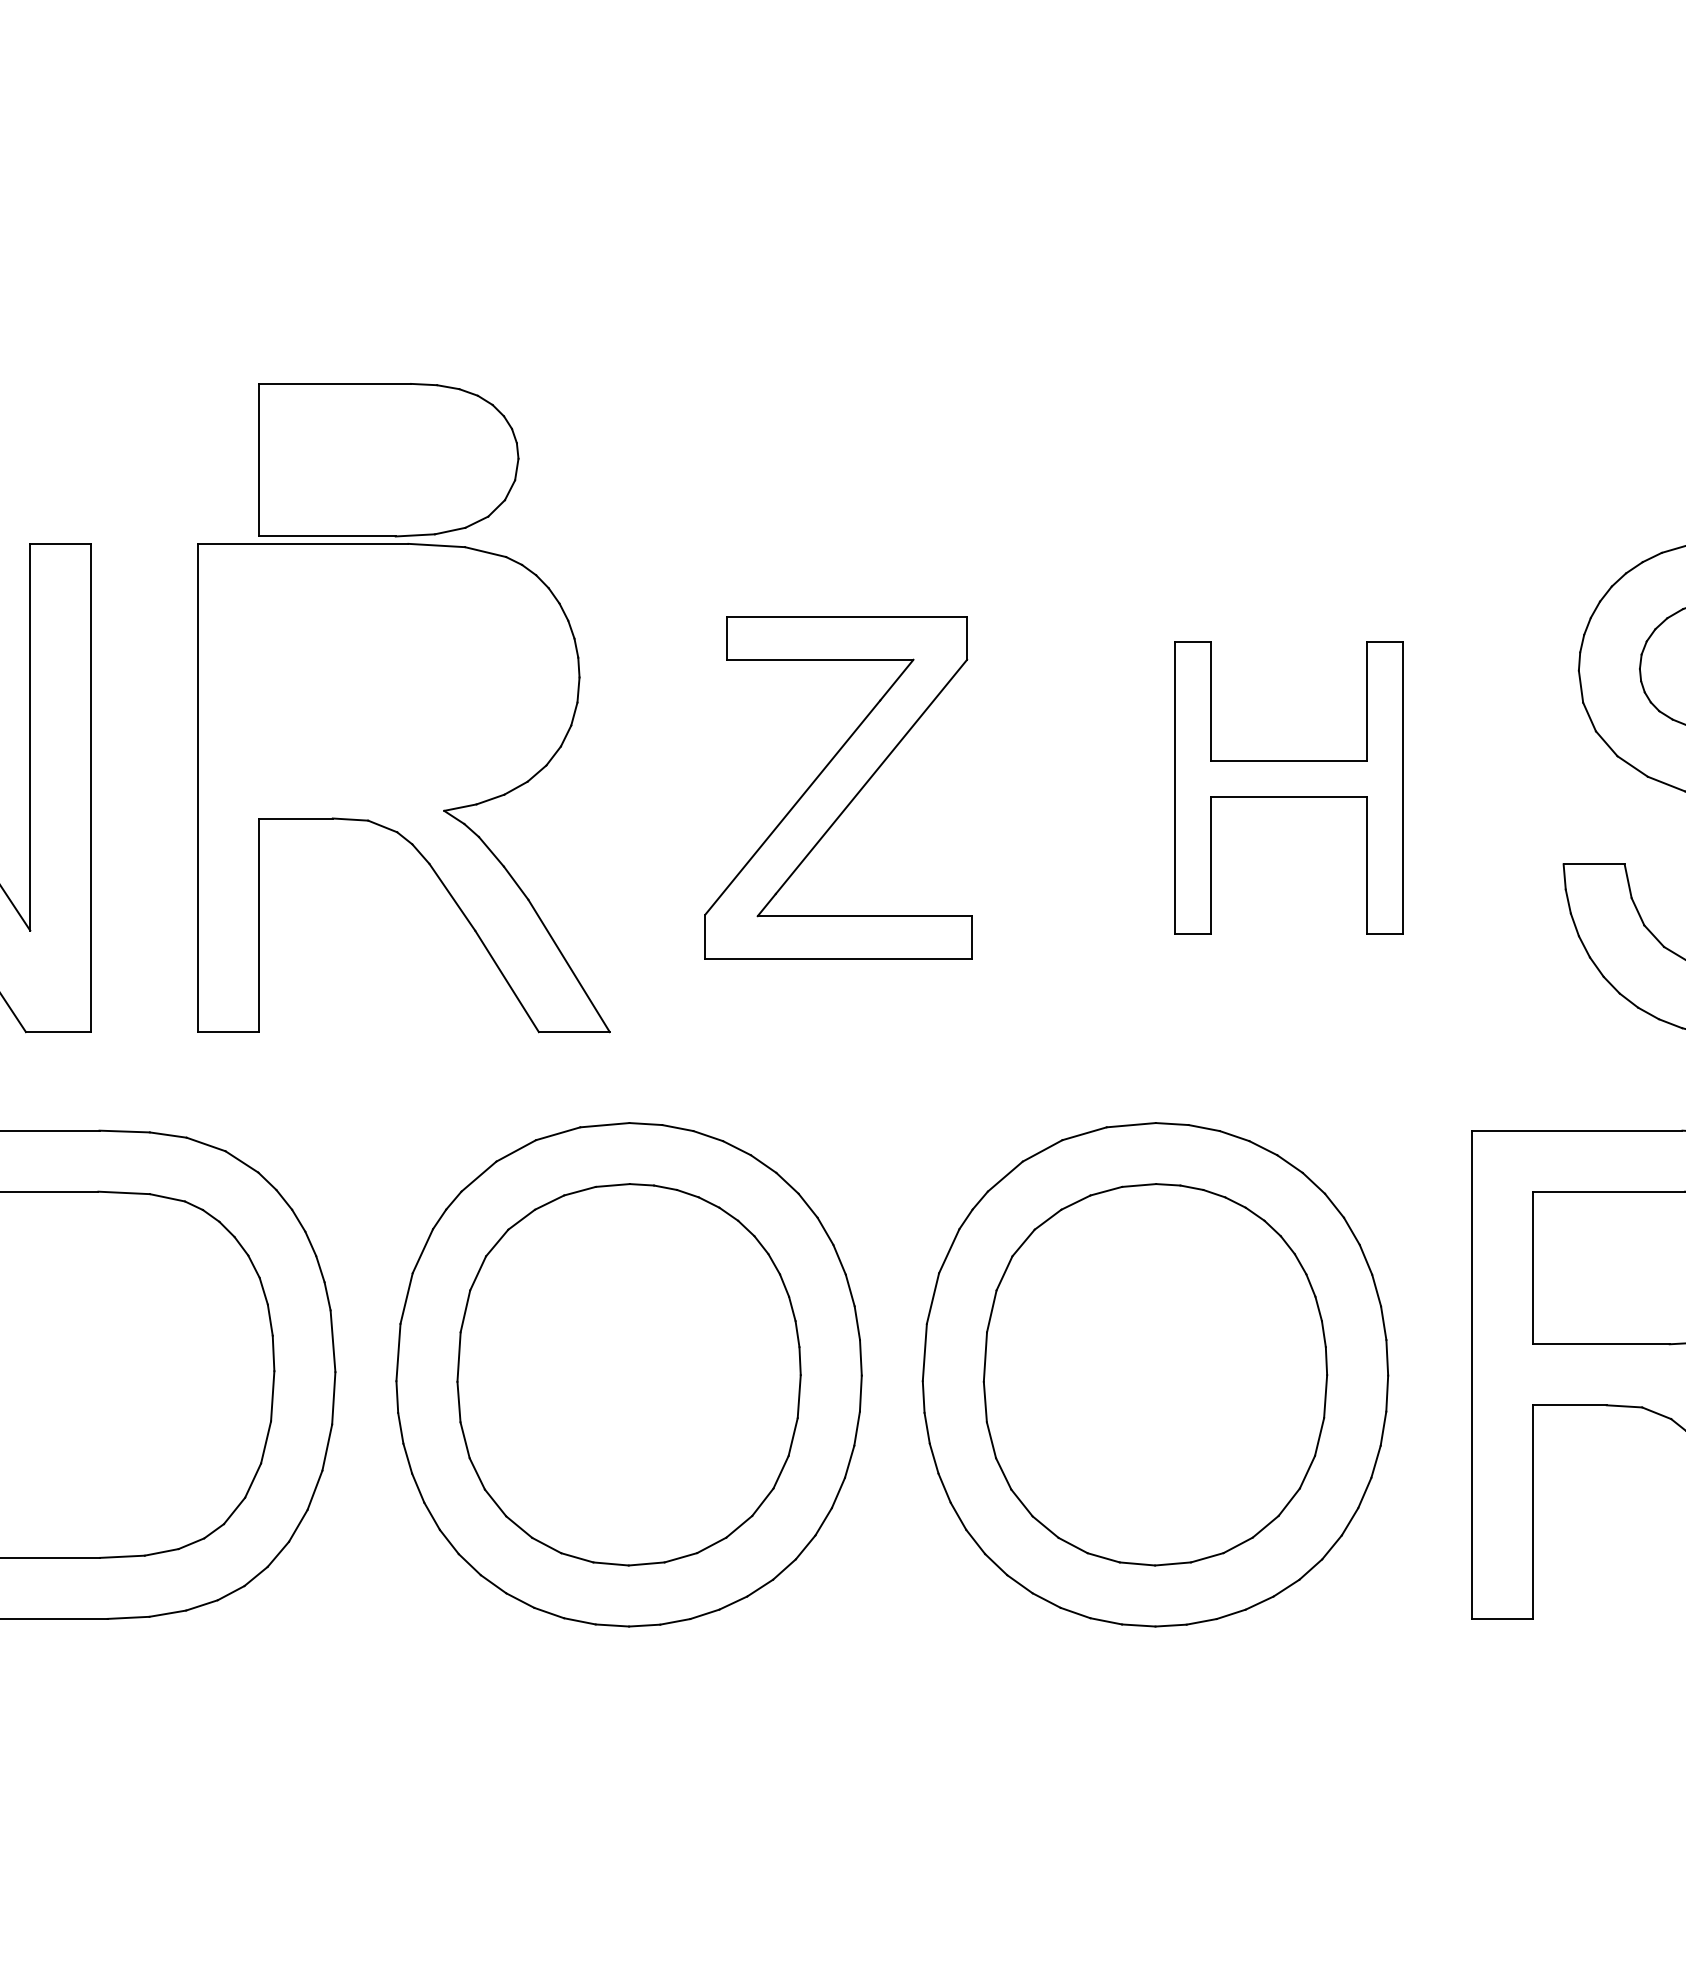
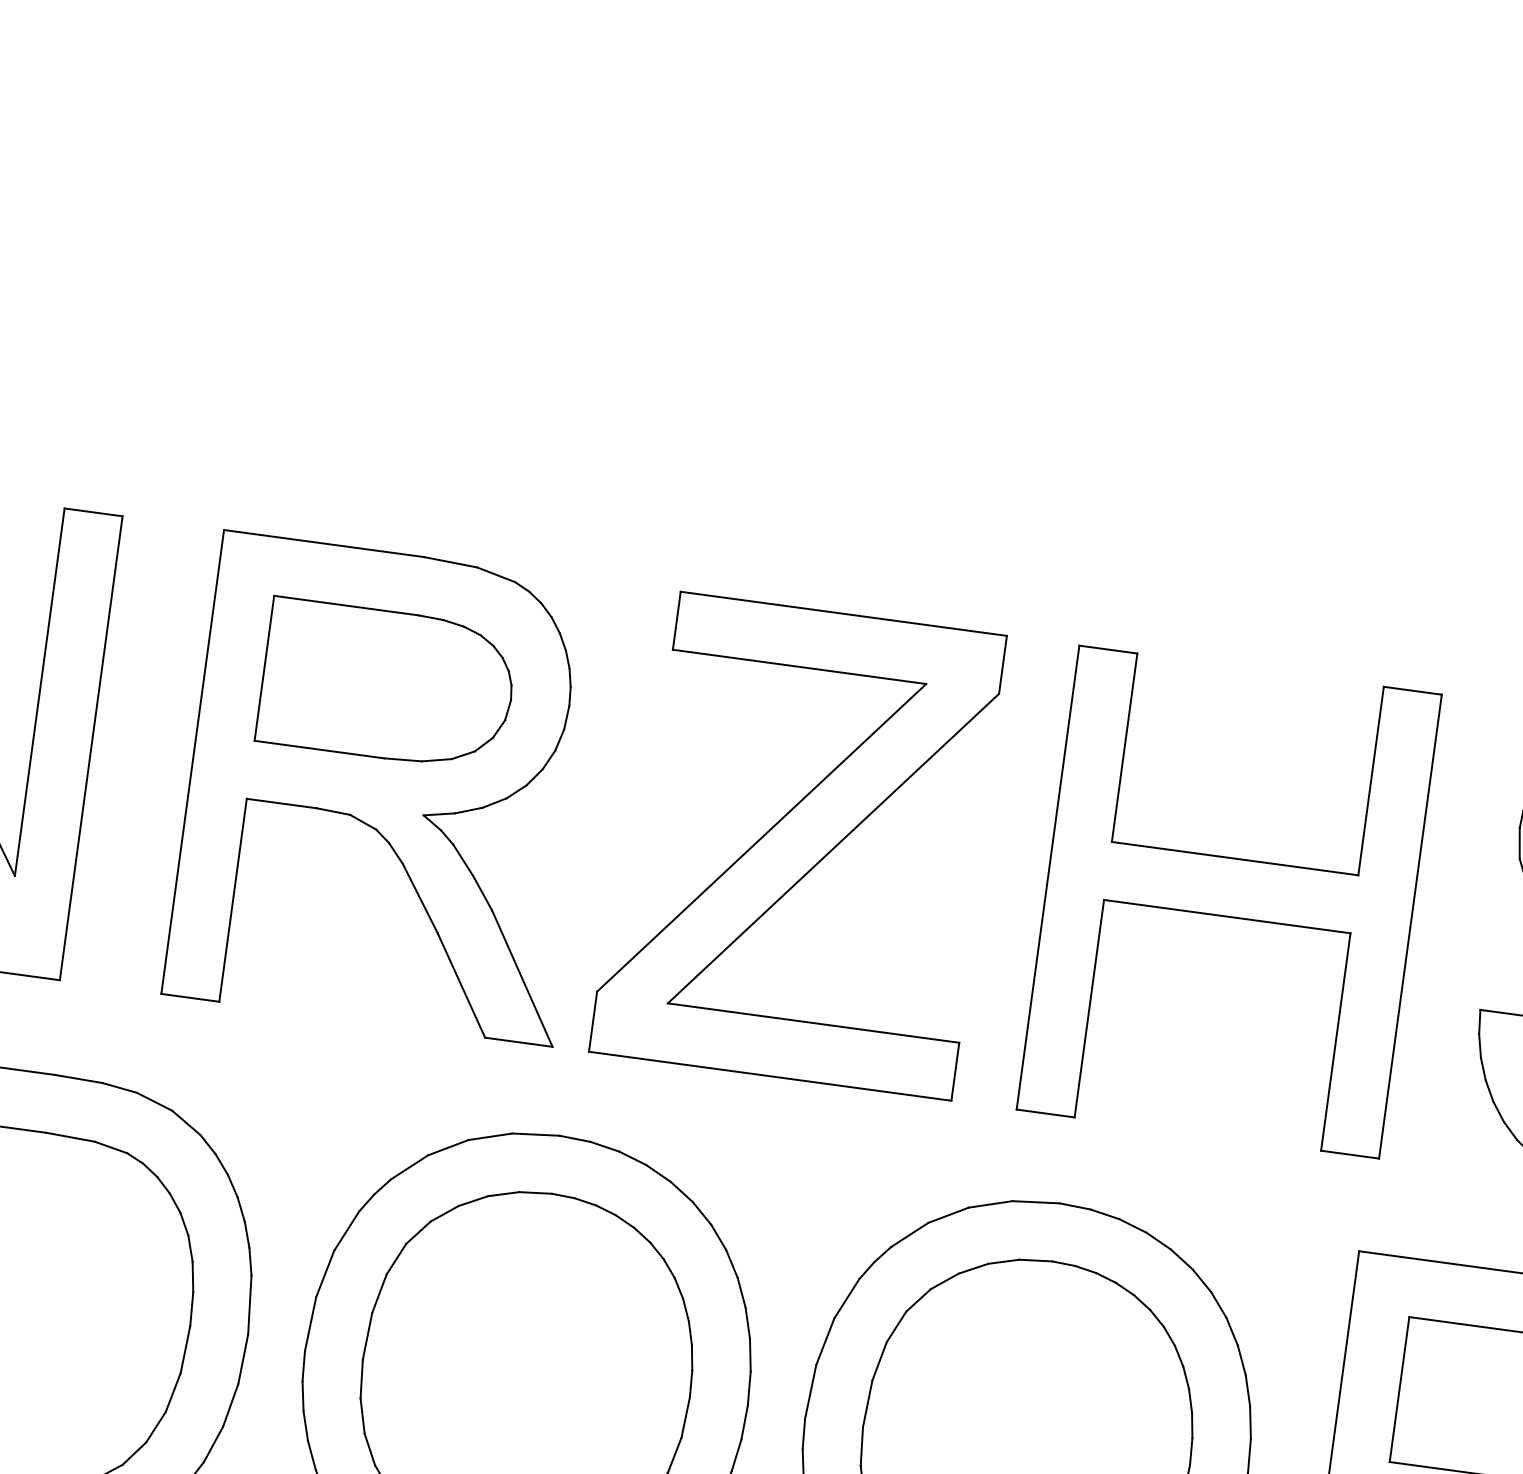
part: (388, 460) -> (387, 685), moved
part: (838, 787) -> (801, 843), size x1.43
part: (1288, 787) -> (1228, 901), size x1.67

